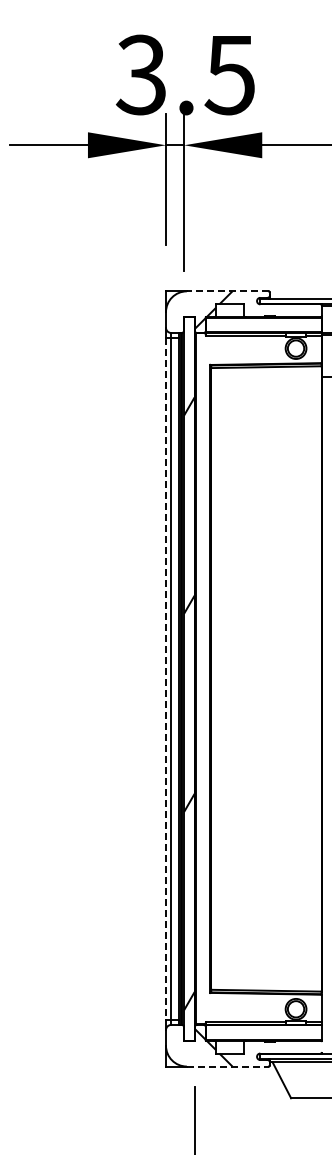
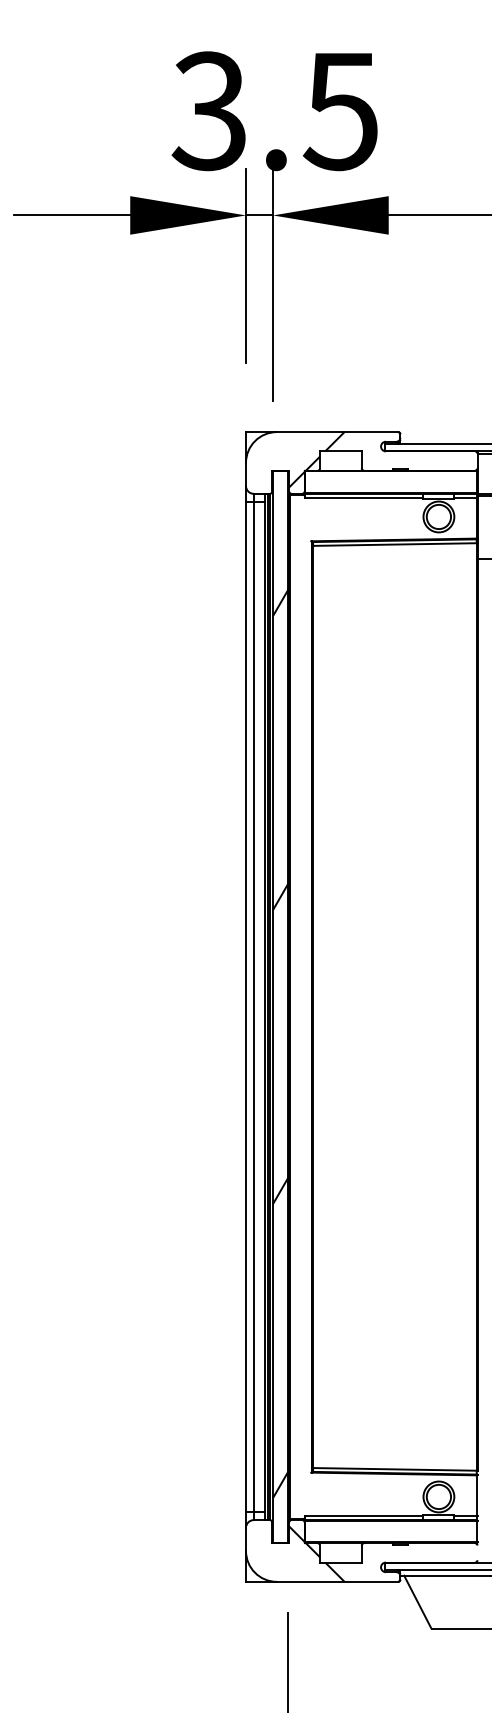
line: (227, 291) -> (337, 432), dashed -> solid
line: (166, 678) -> (246, 1006), dashed -> solid
line: (227, 1066) -> (337, 1581), dashed -> solid

